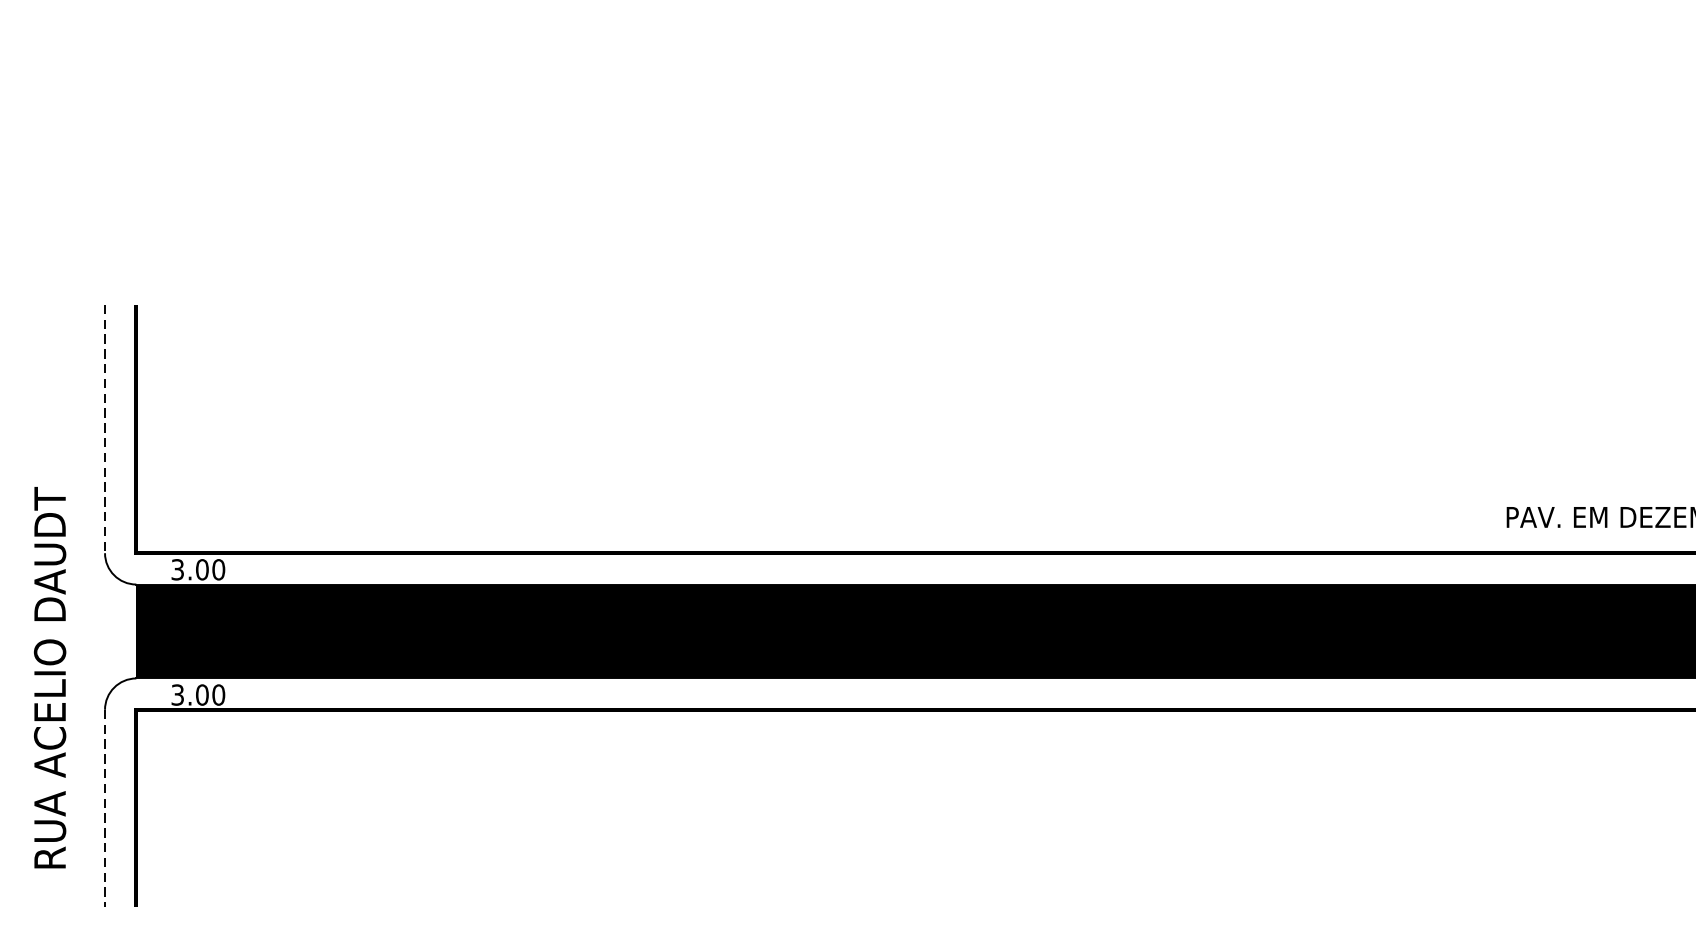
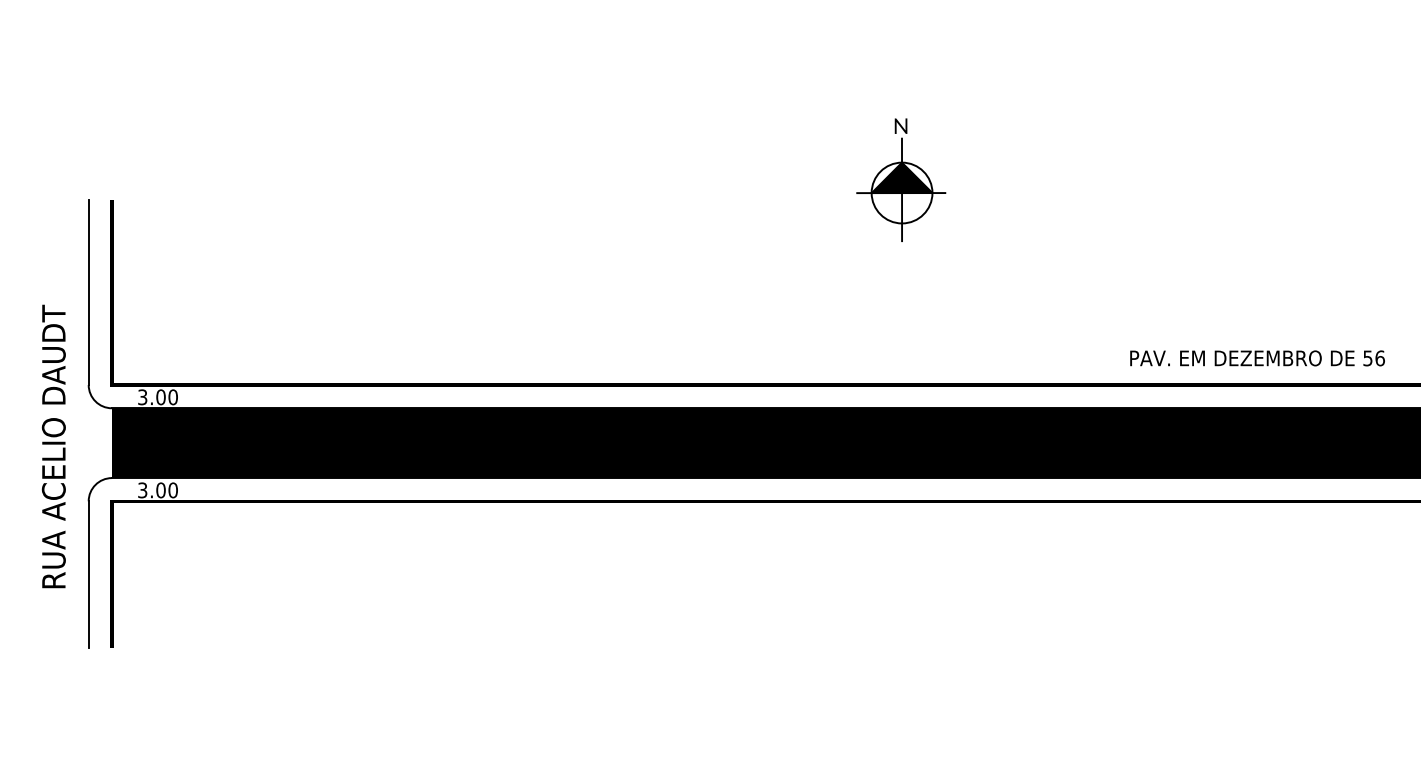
part: (1198, 276) -> (901, 179), added
line: (104, 430) -> (88, 293), dashed -> solid
text: (49, 677) -> (53, 446), moved
line: (104, 808) -> (88, 574), dashed -> solid

